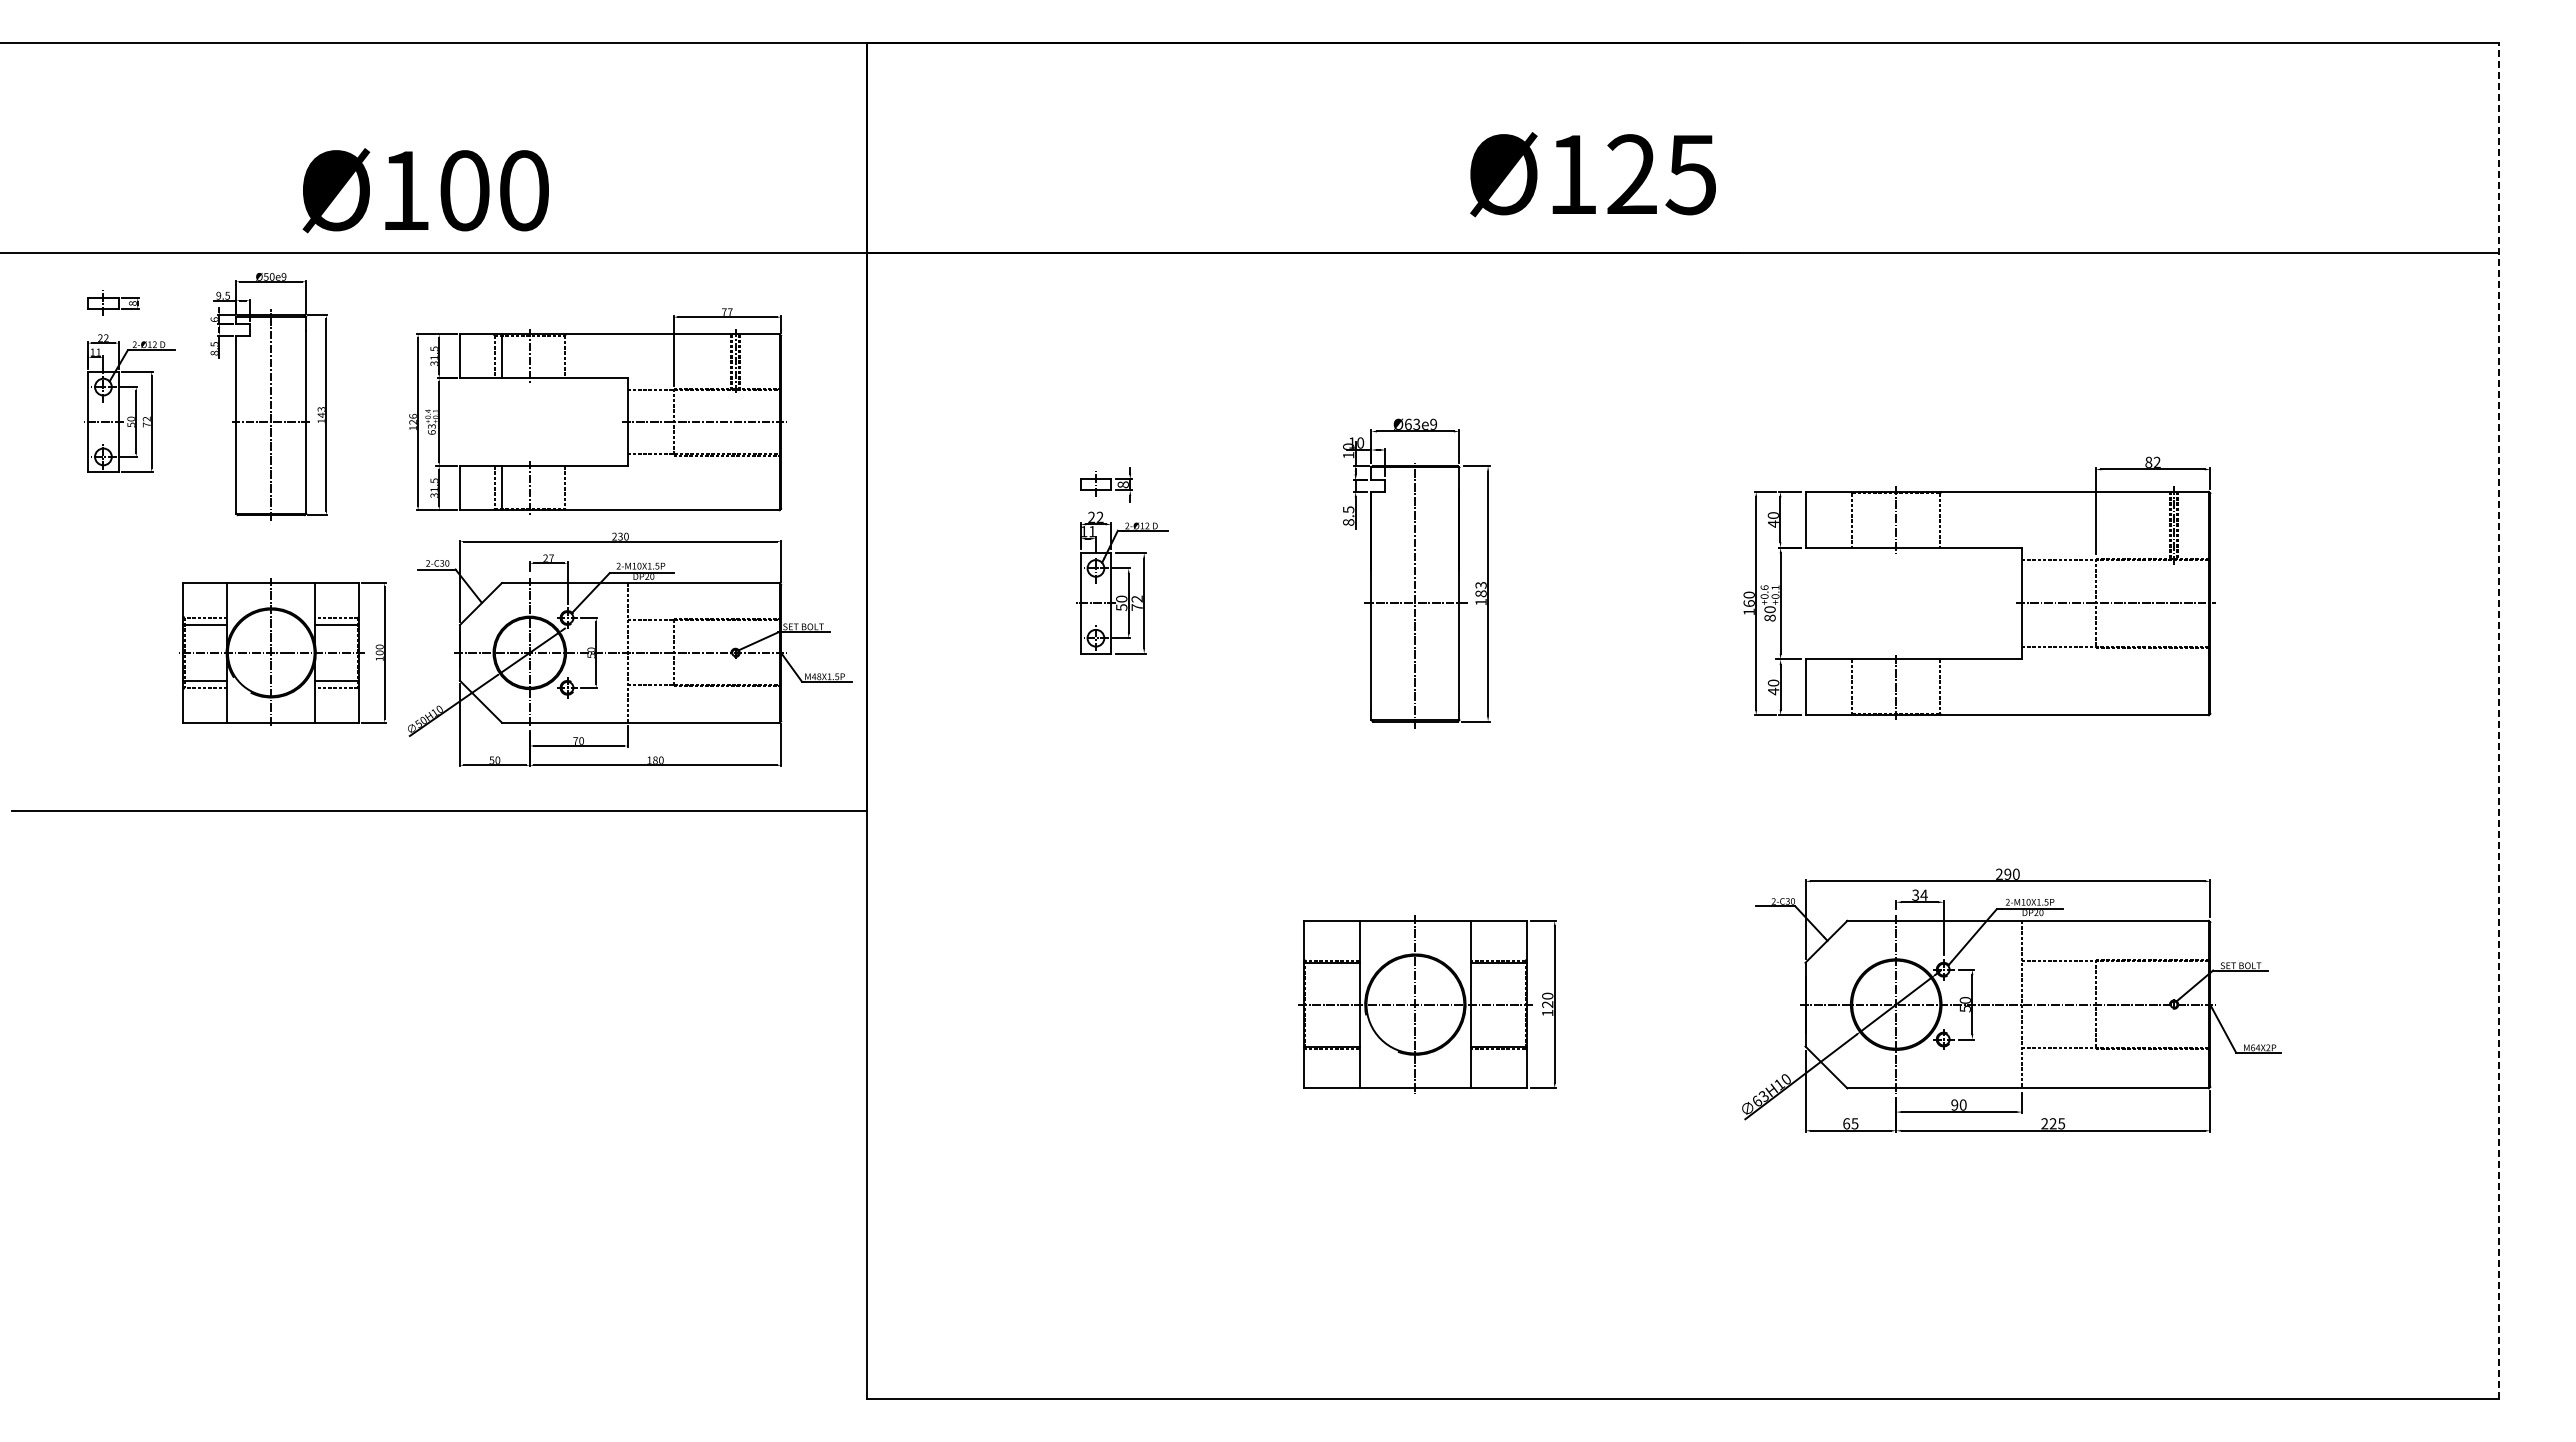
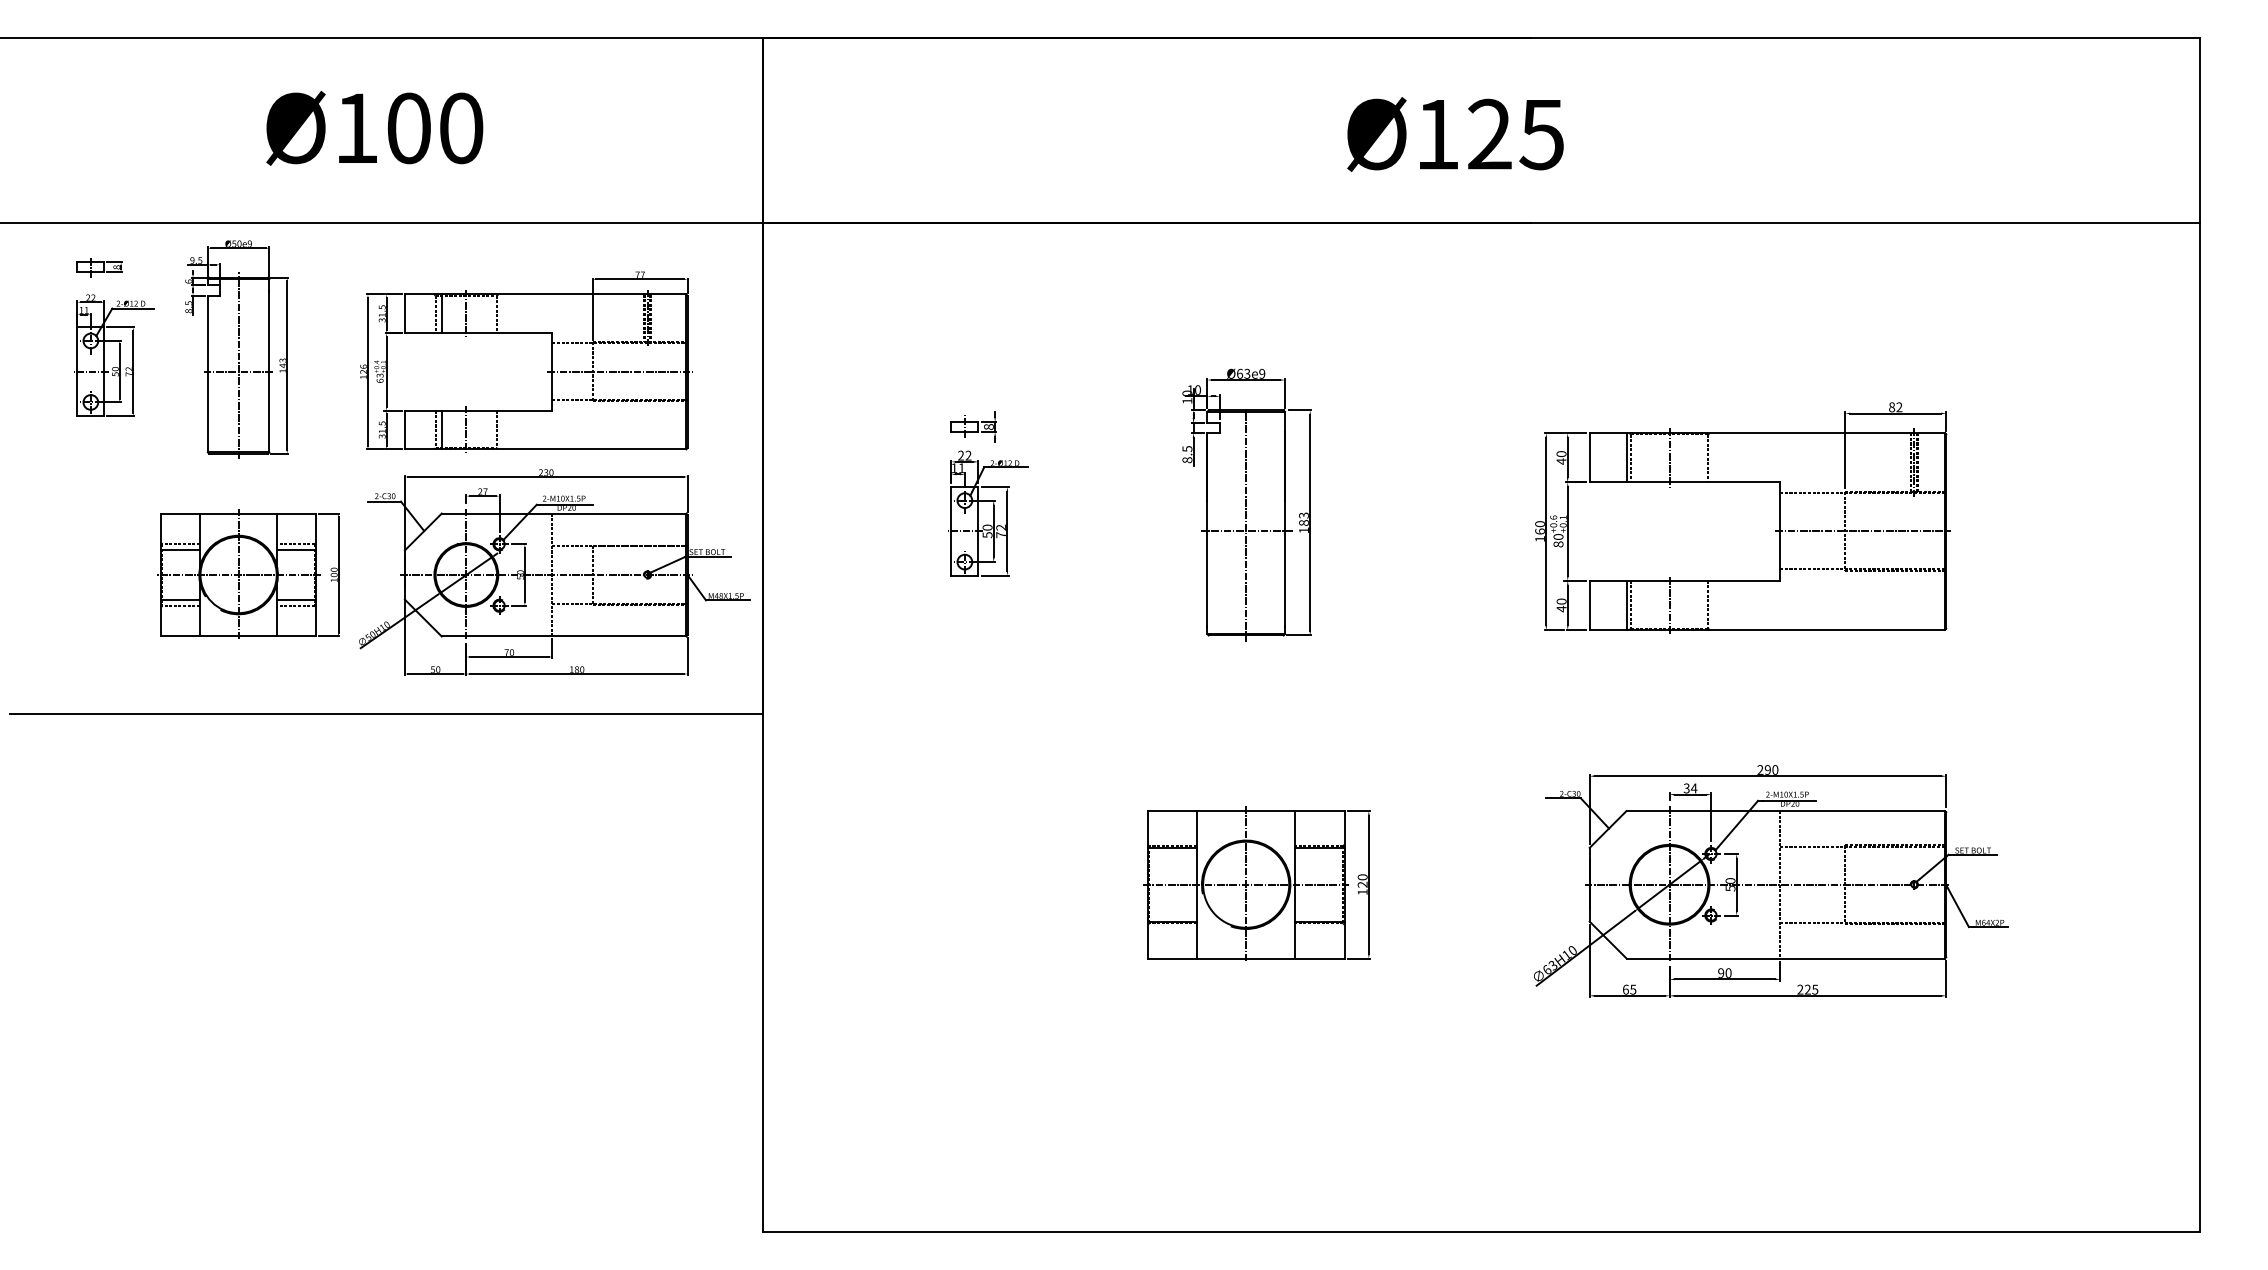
text: (1592, 174) -> (1454, 134), moved
text: (425, 190) -> (374, 128), moved
line: (1847, 519) -> (1626, 457), added
line: (1847, 687) -> (1626, 605), added
line: (2498, 721) -> (2199, 635), dashed -> solid

